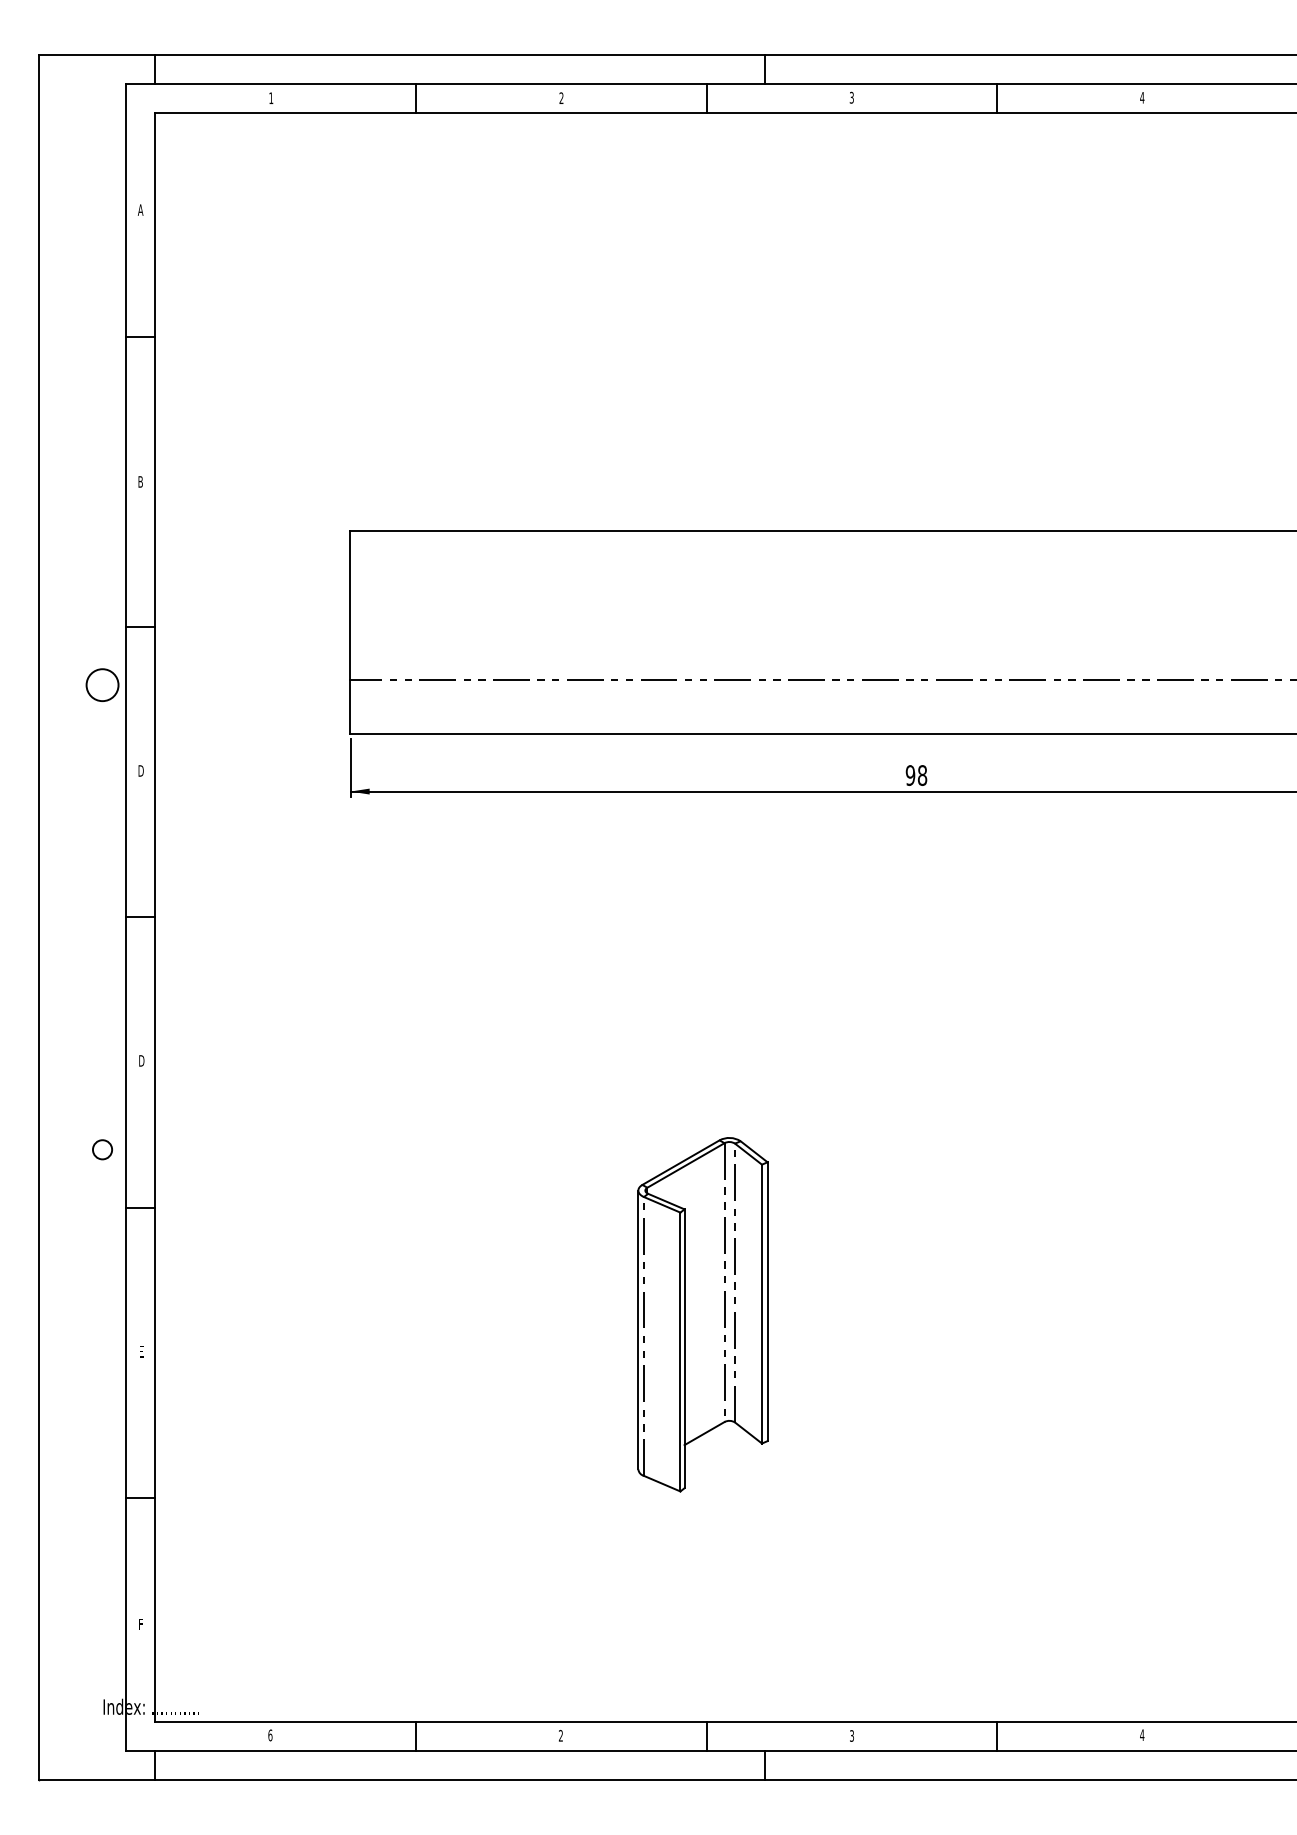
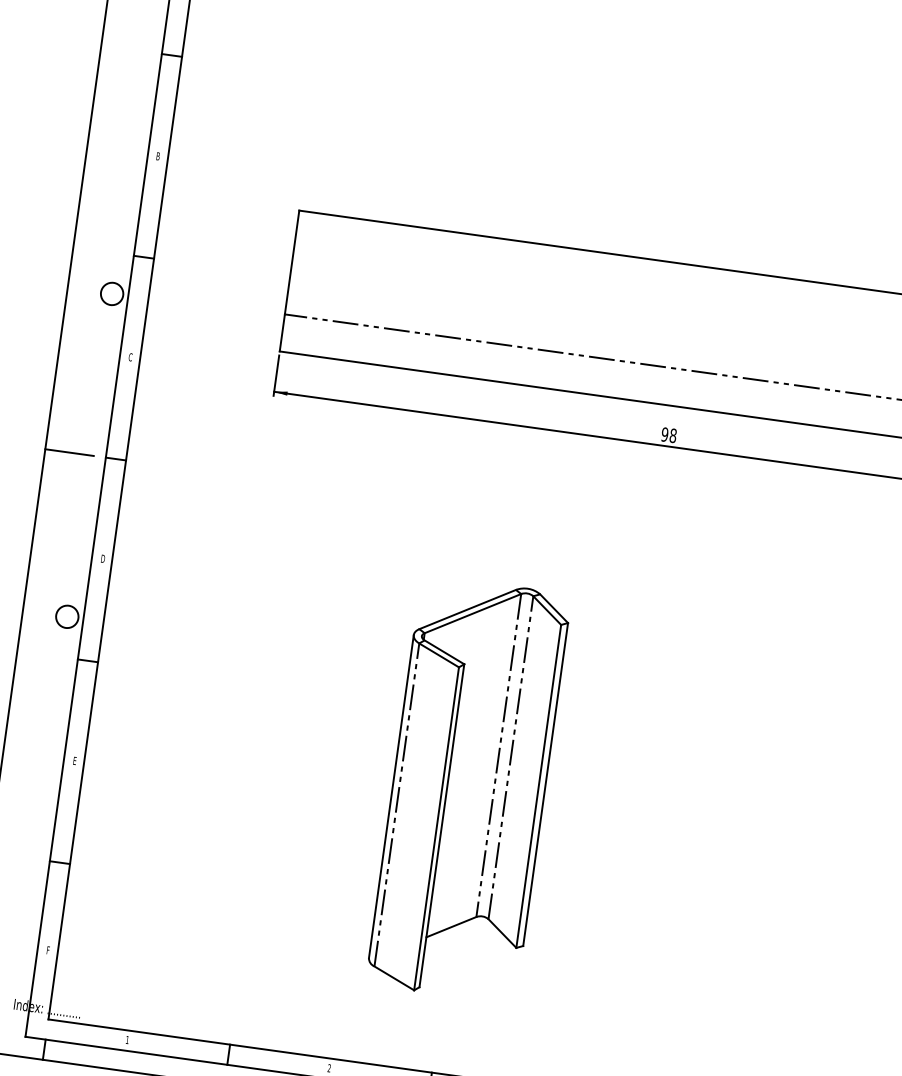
text: (140, 770) -> (130, 356), D -> C
line: (73, 917) -> (69, 452), added
circle: (102, 1149) -> (67, 616), size x1.67
part: (702, 1314) -> (468, 789), size x1.67
text: (270, 1735) -> (127, 1040), 6 -> 1

